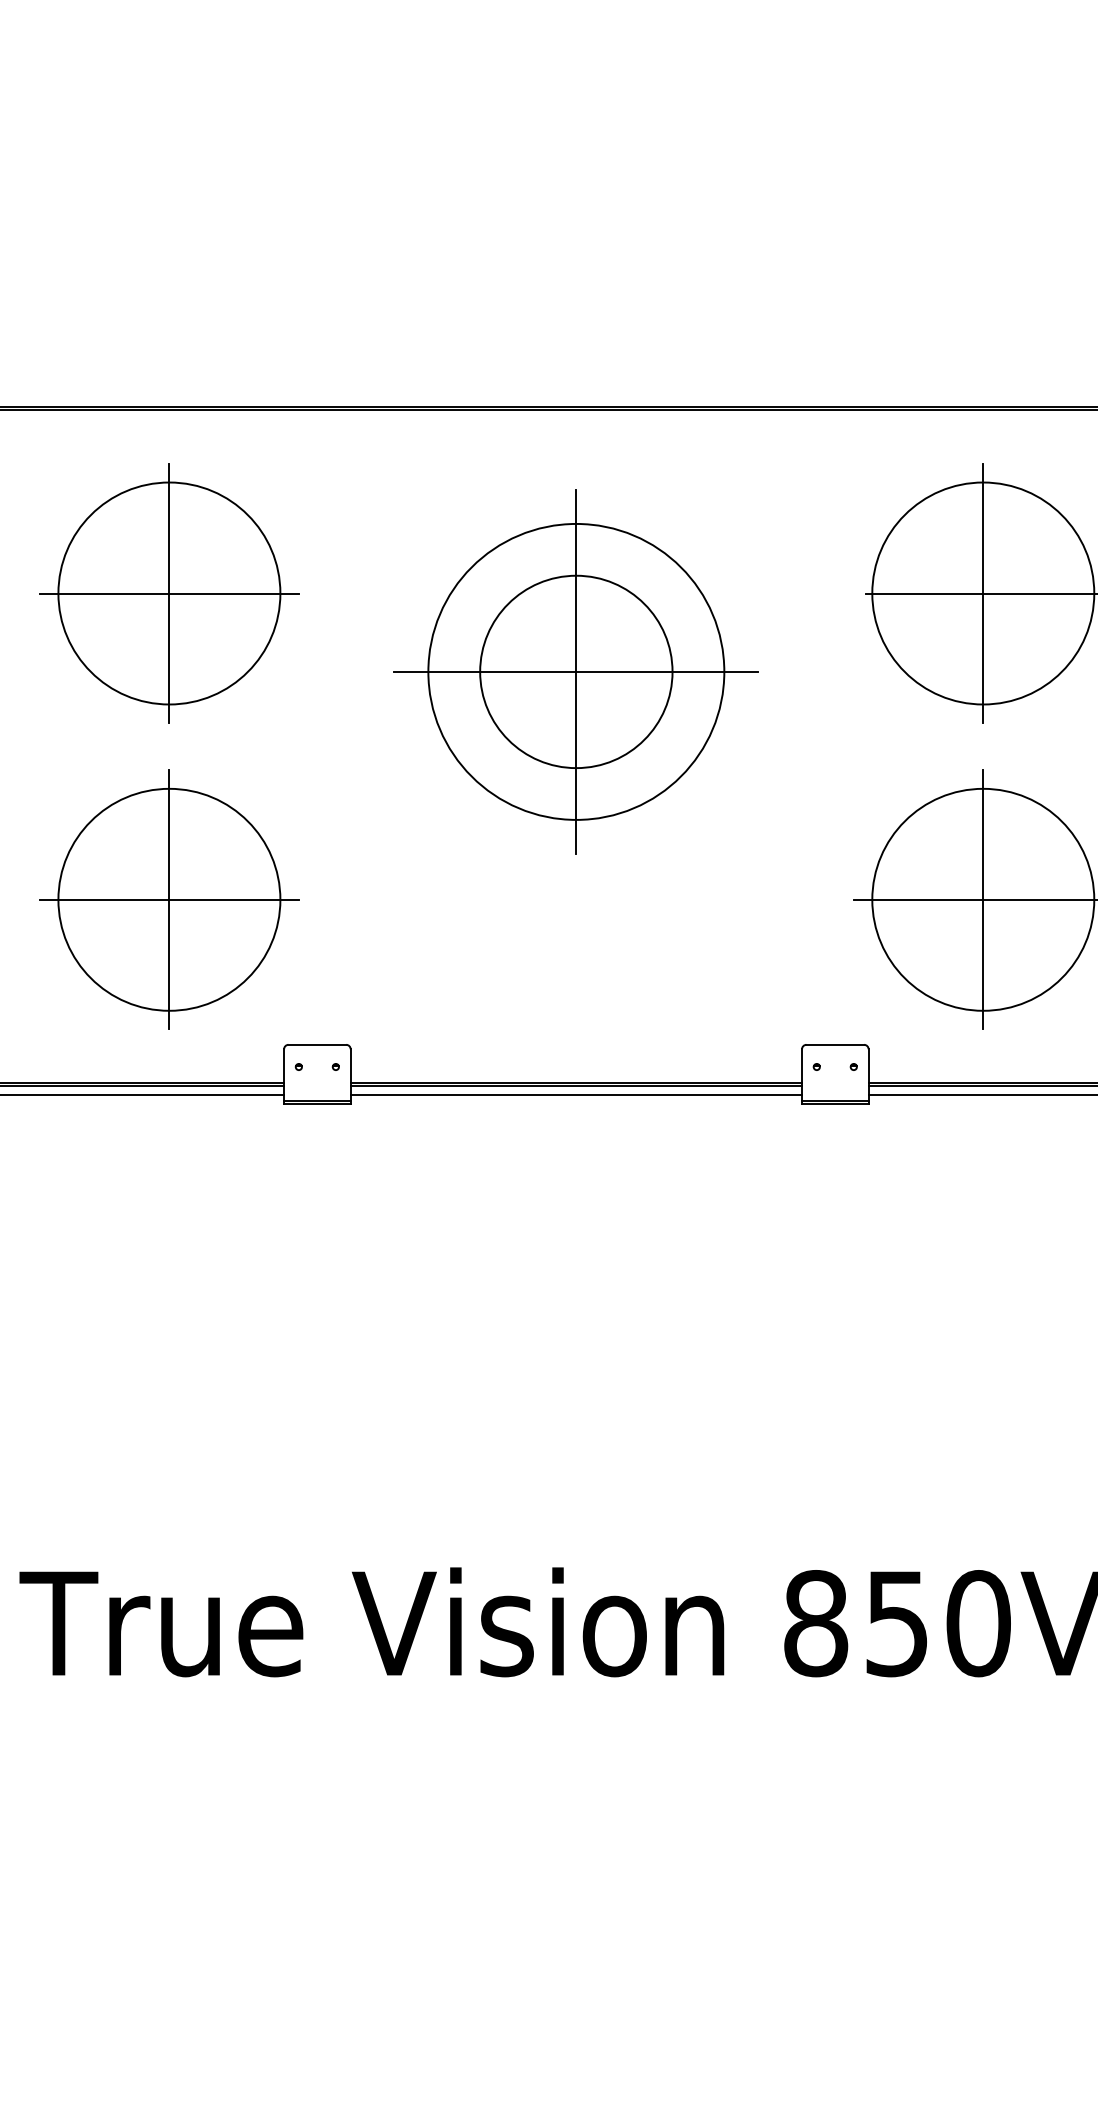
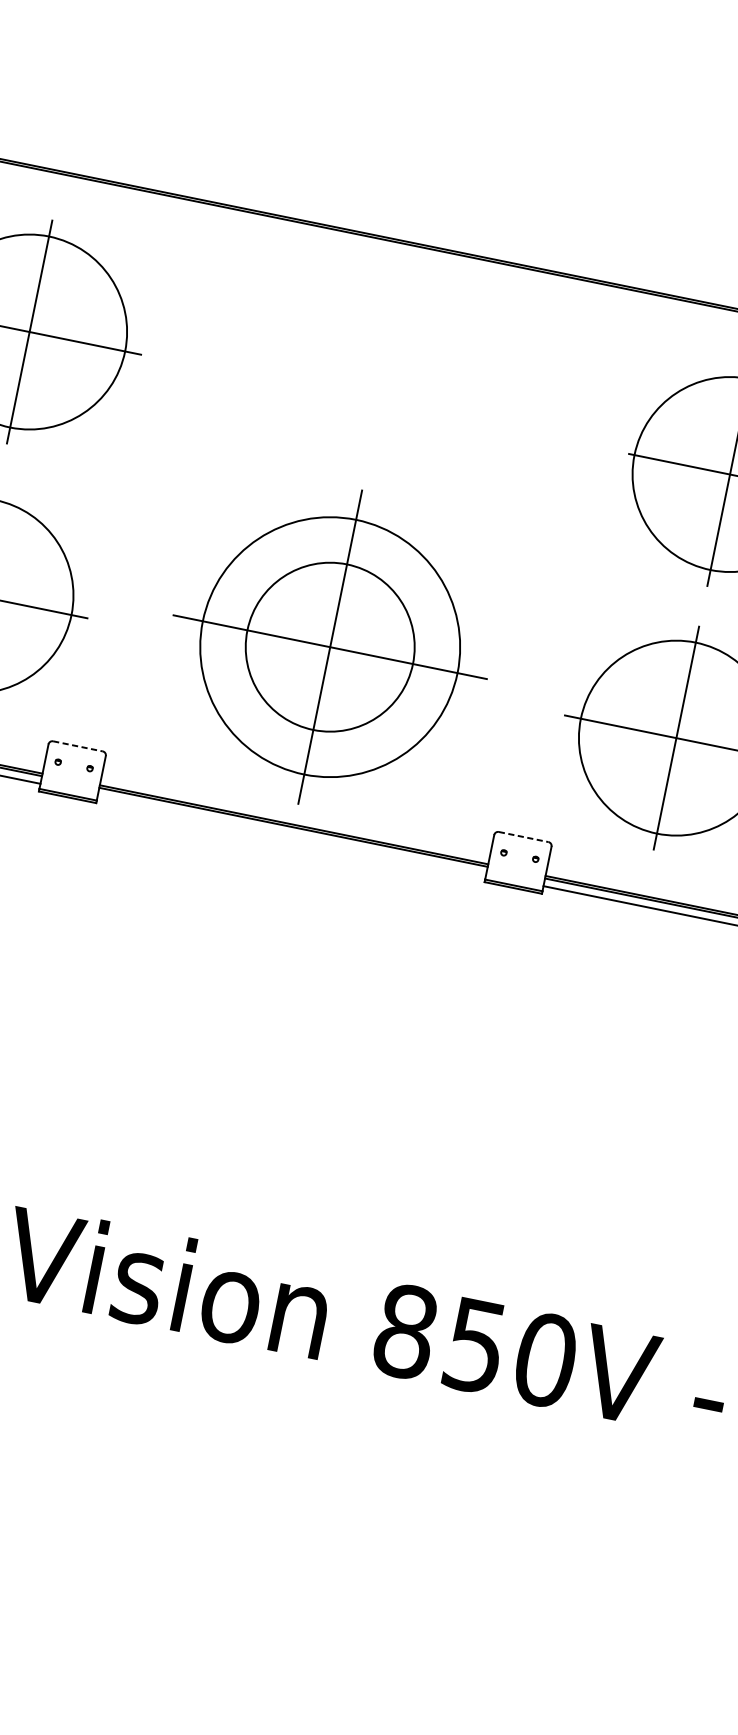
part: (575, 671) -> (329, 646), moved
line: (317, 1044) -> (78, 746), solid -> dashed
line: (835, 1044) -> (523, 836), solid -> dashed
line: (576, 1095) -> (292, 835), removed

